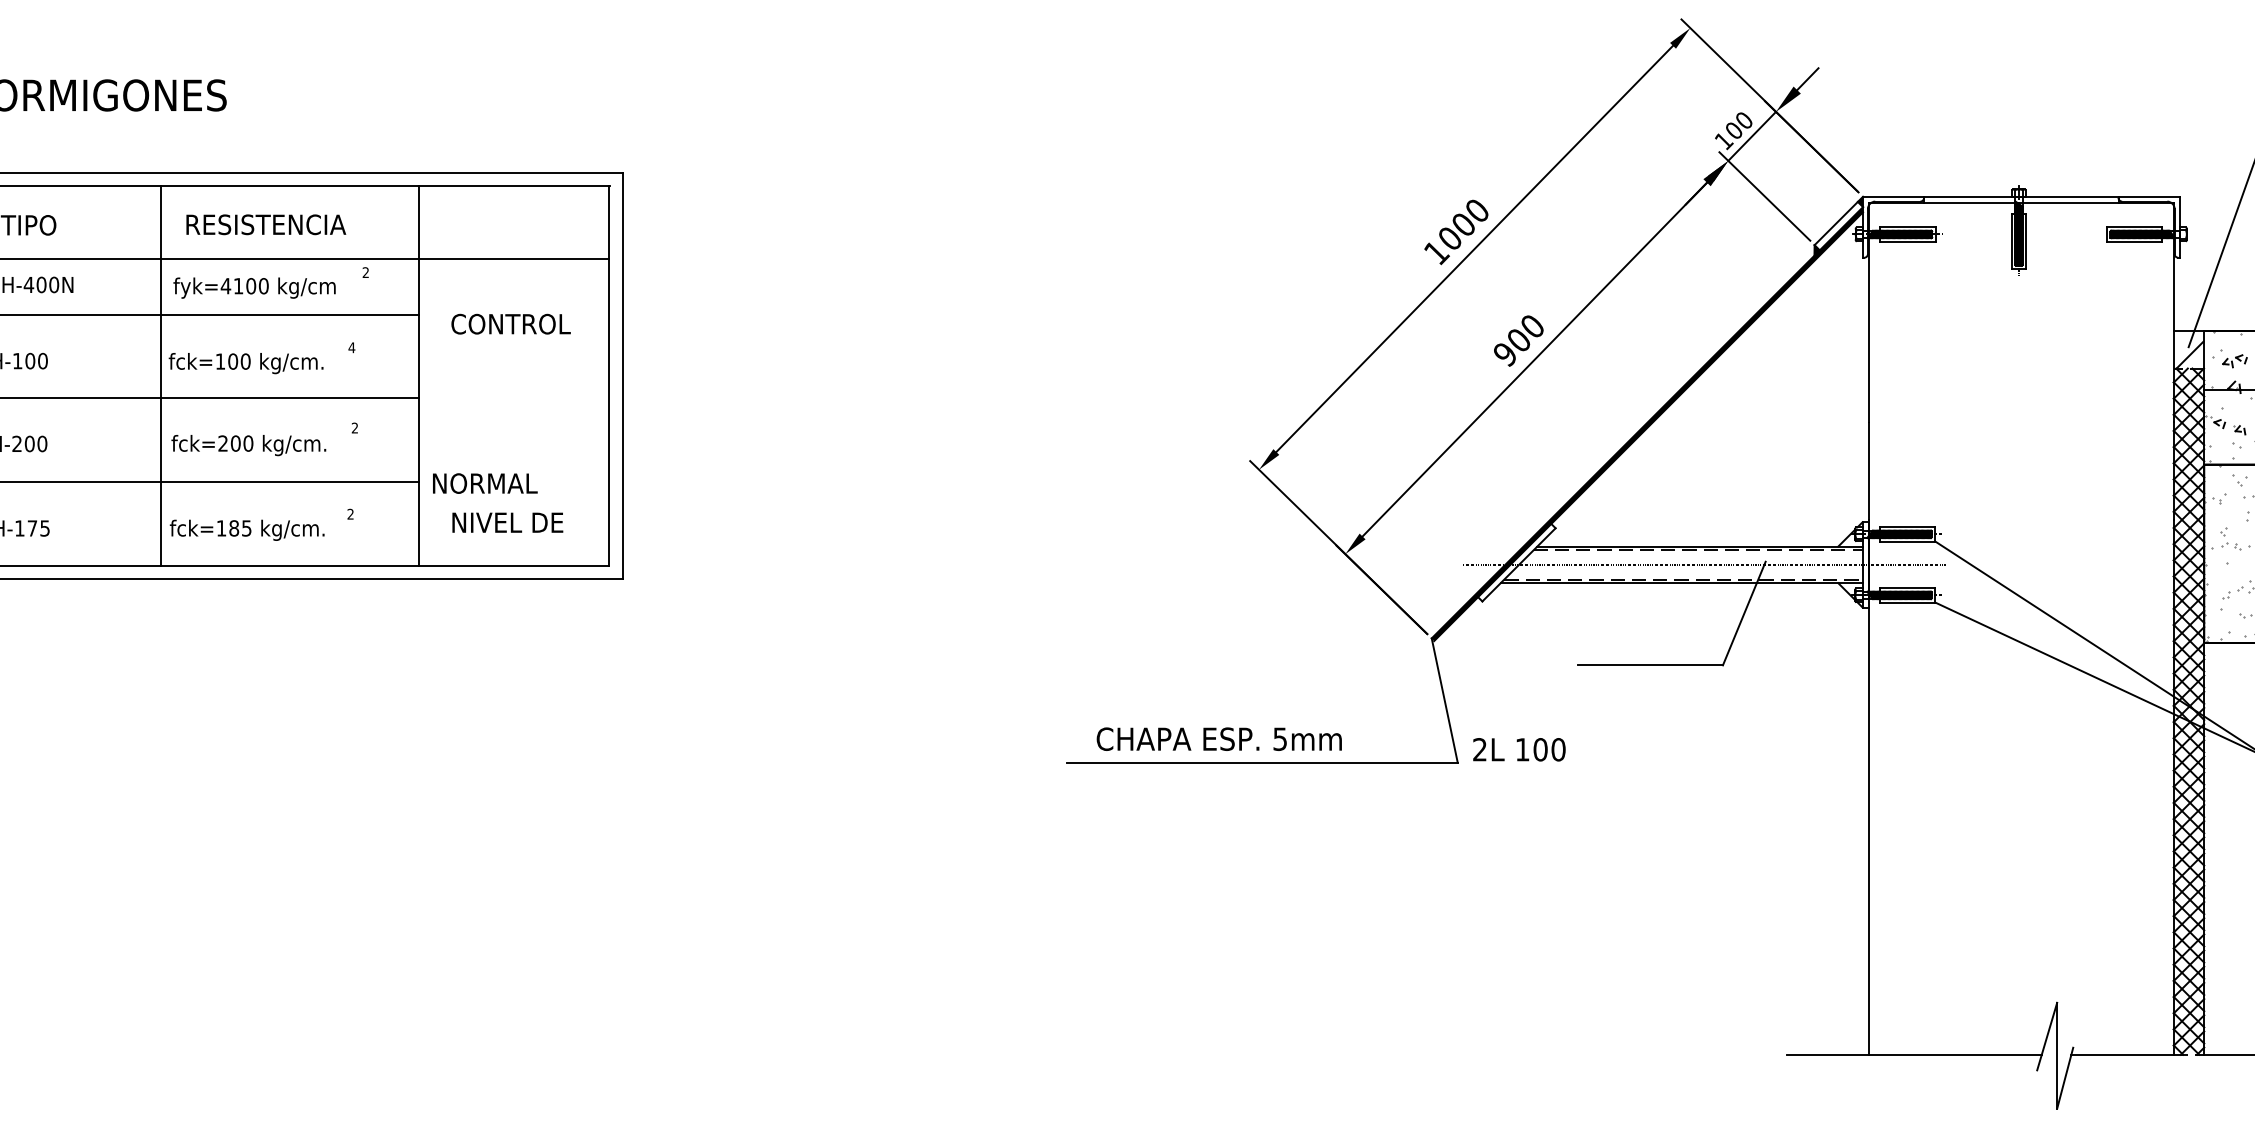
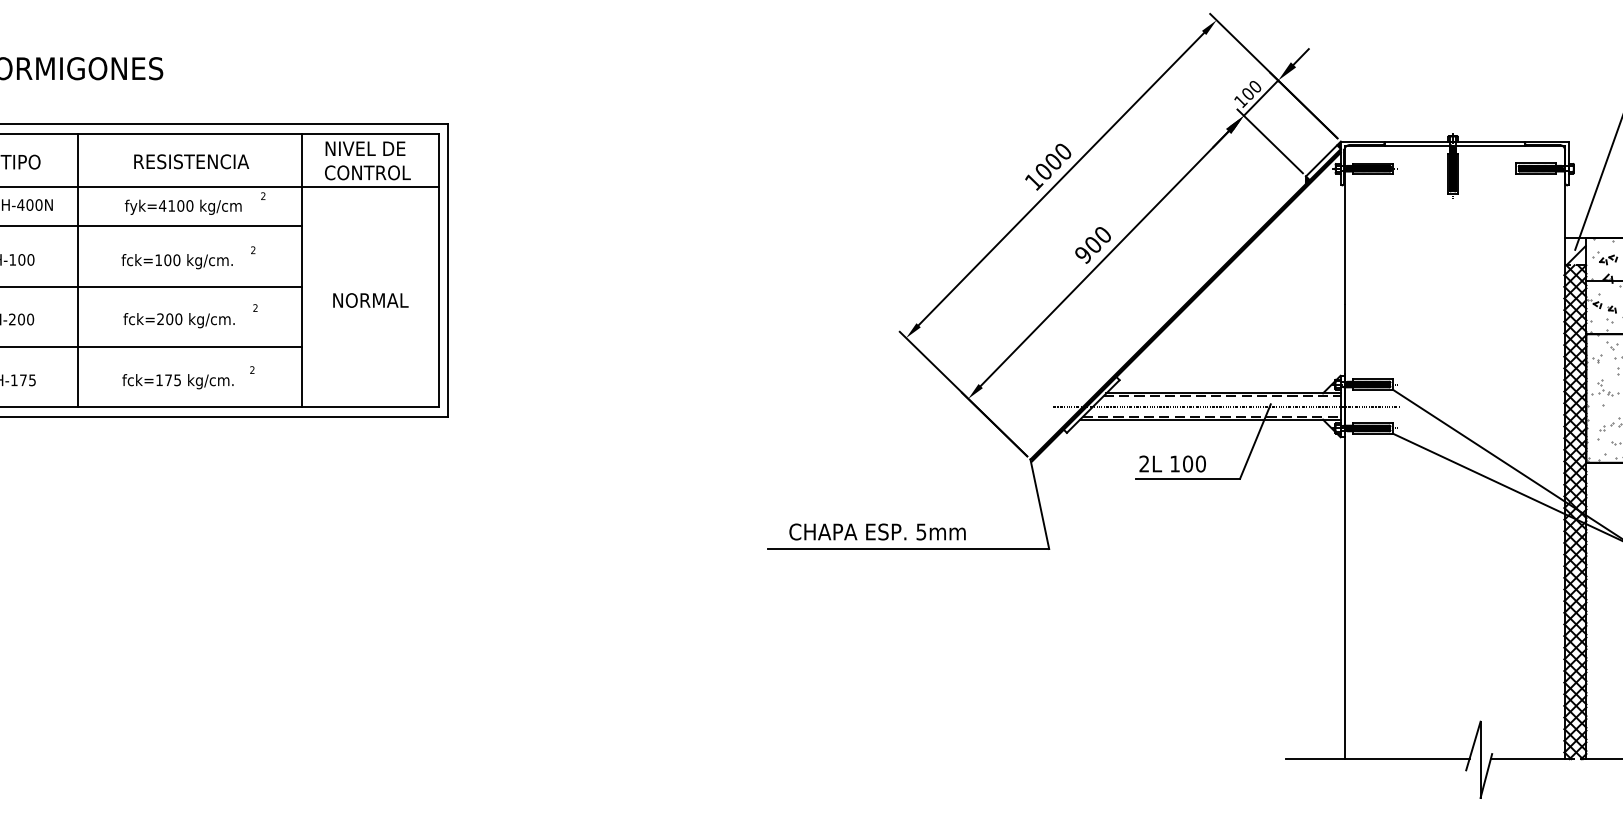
text: (510, 323) -> (367, 172), moved
text: (351, 347) -> (253, 250), 4 -> 2
line: (160, 375) -> (78, 270), moved
text: (485, 483) -> (371, 300), moved
text: (507, 522) -> (365, 148), moved
text: (234, 528) -> (168, 380), fck=185 -> fck=175
text: (1519, 749) -> (1172, 463), moved

